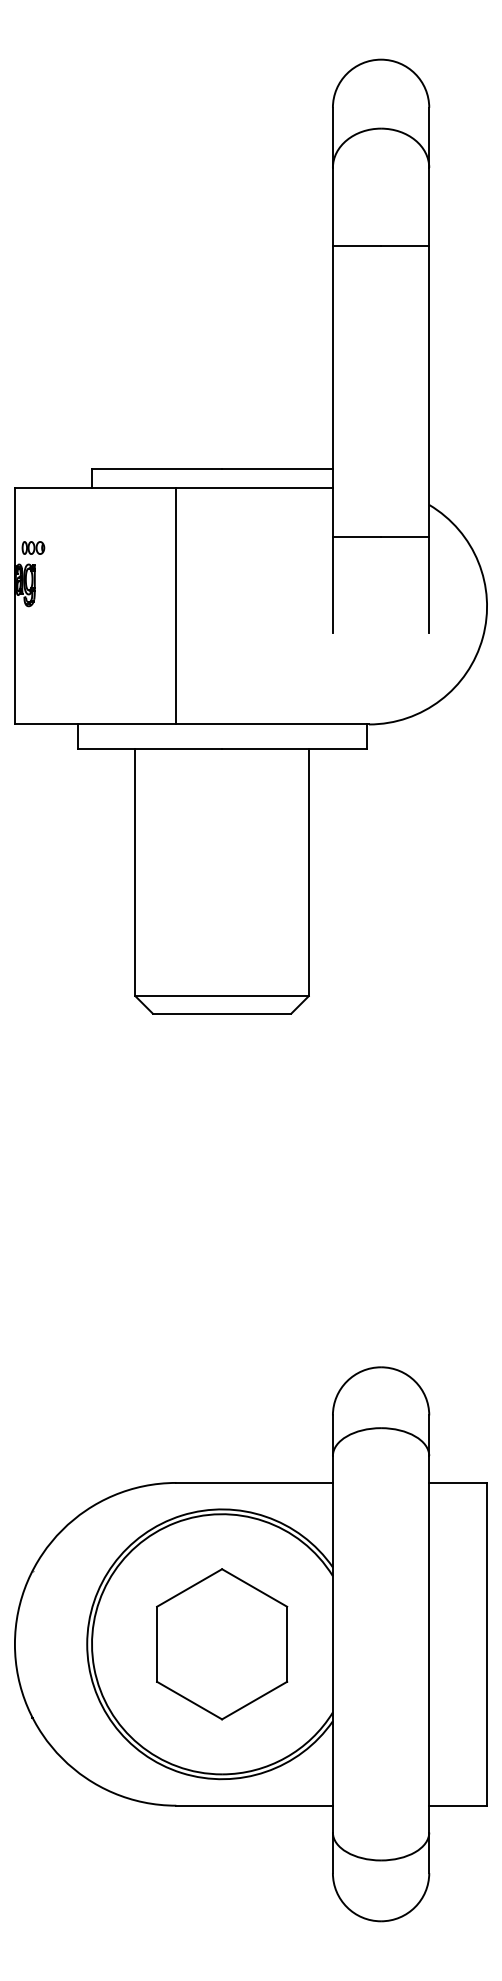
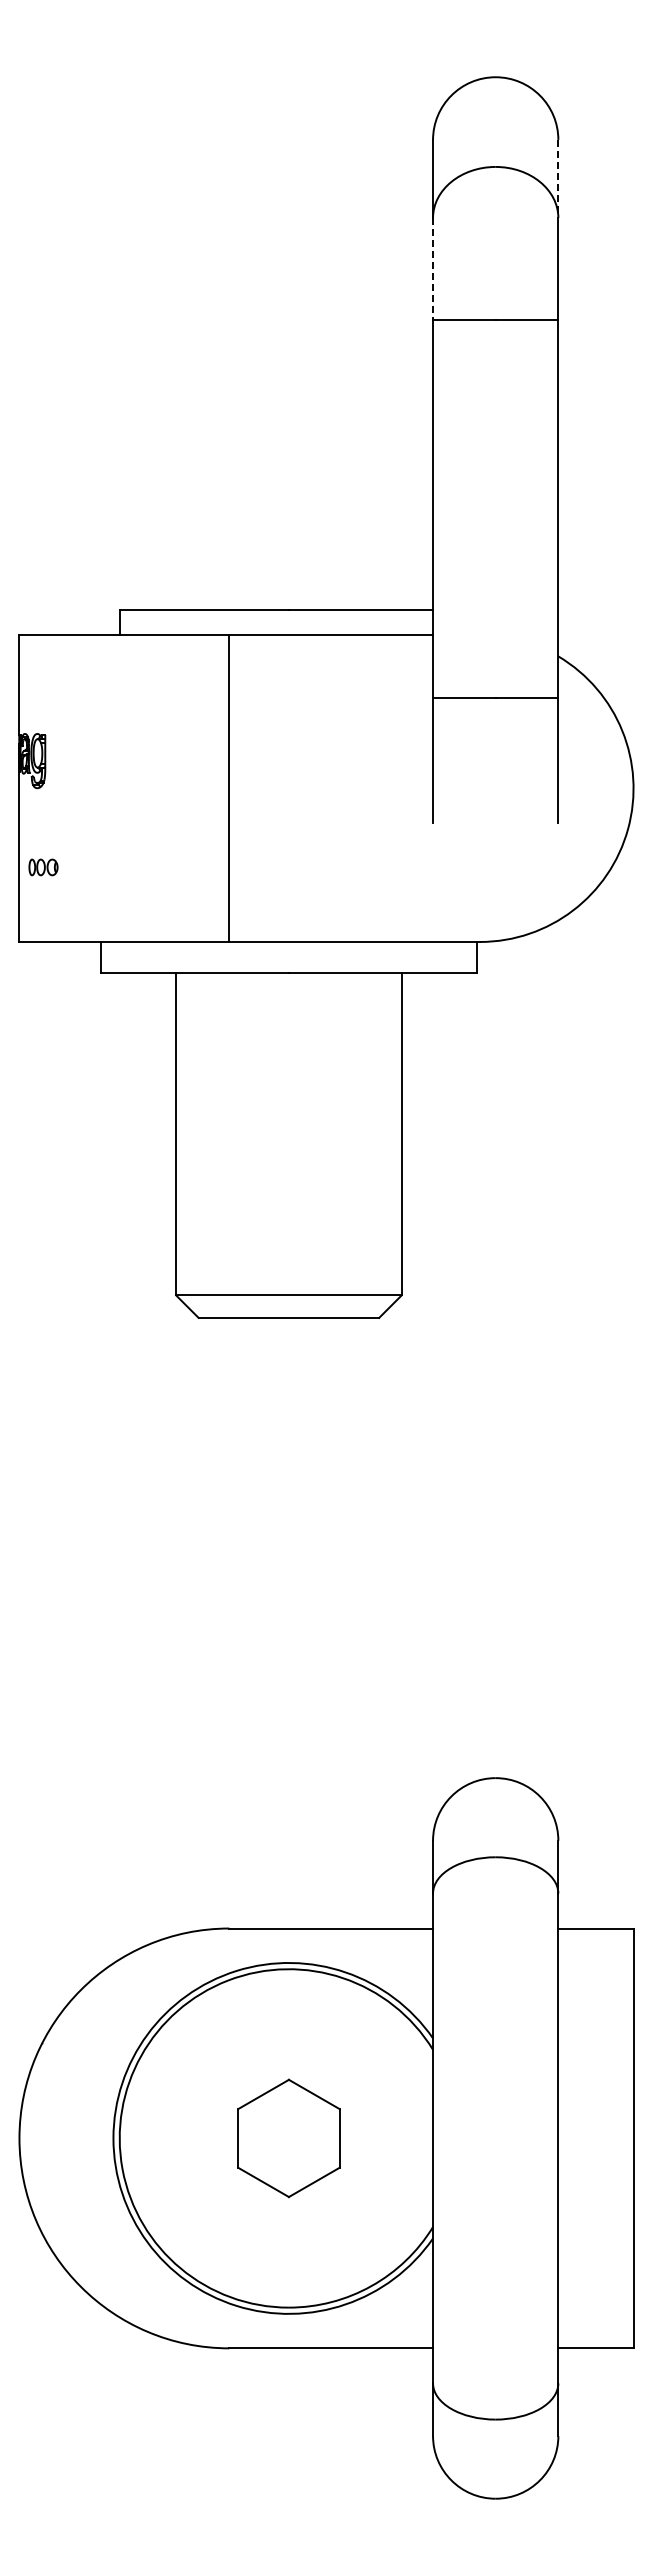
line: (429, 138) -> (558, 179), solid -> dashed
line: (333, 207) -> (433, 269), solid -> dashed
part: (33, 548) -> (43, 867), moved
part: (221, 1644) -> (288, 2138), size x0.6

